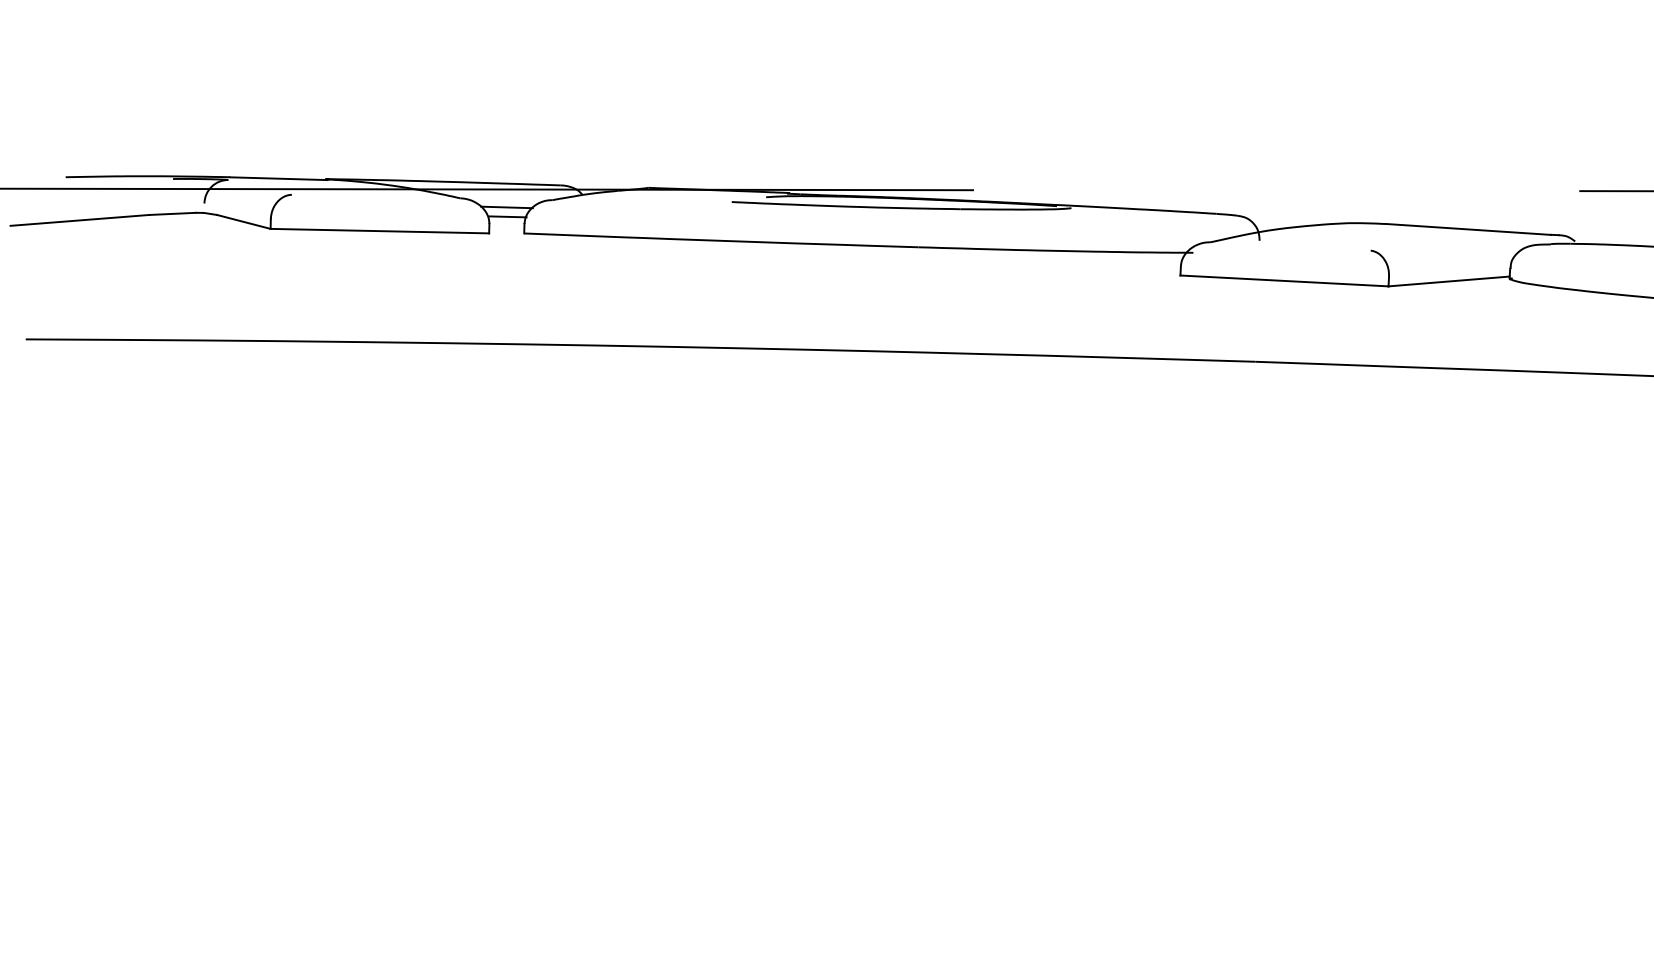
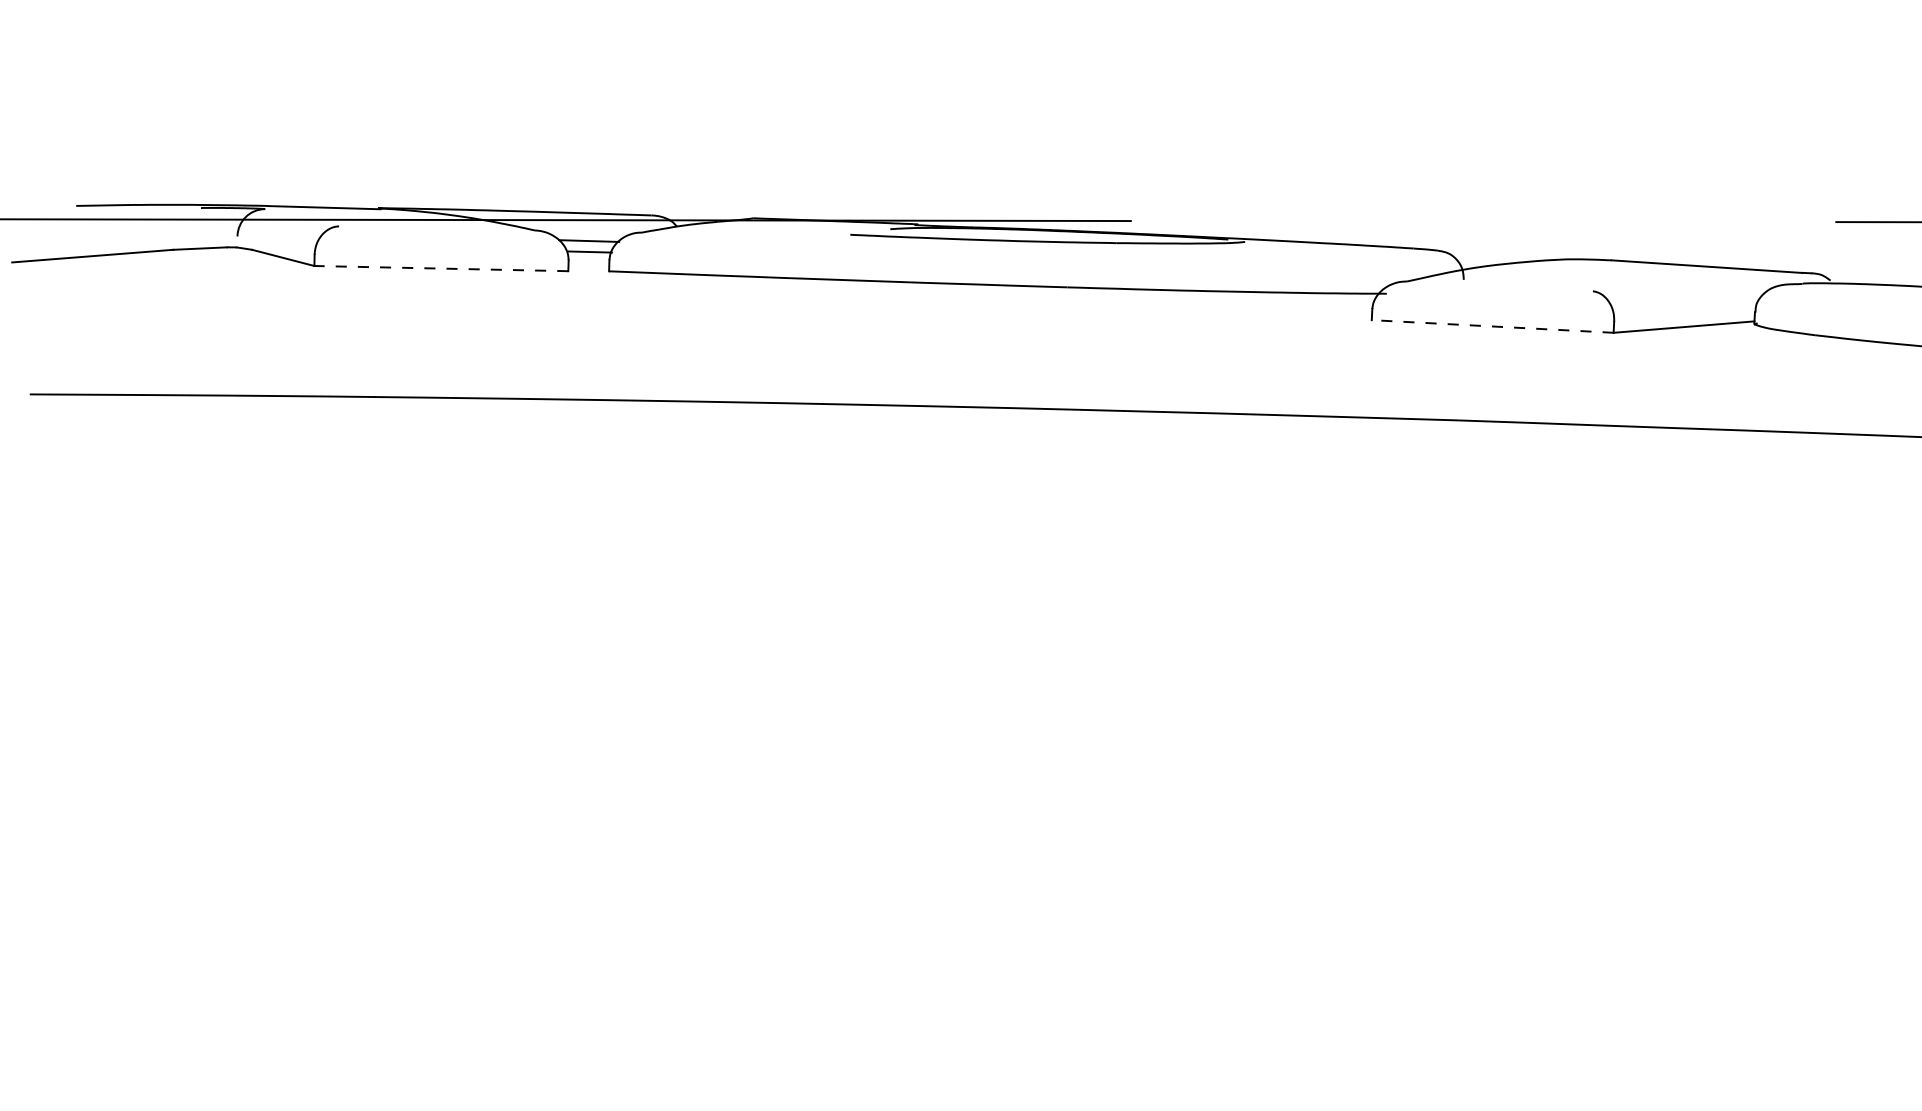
line: (379, 231) -> (440, 269), solid -> dashed
line: (1284, 280) -> (1492, 325), solid -> dashed

